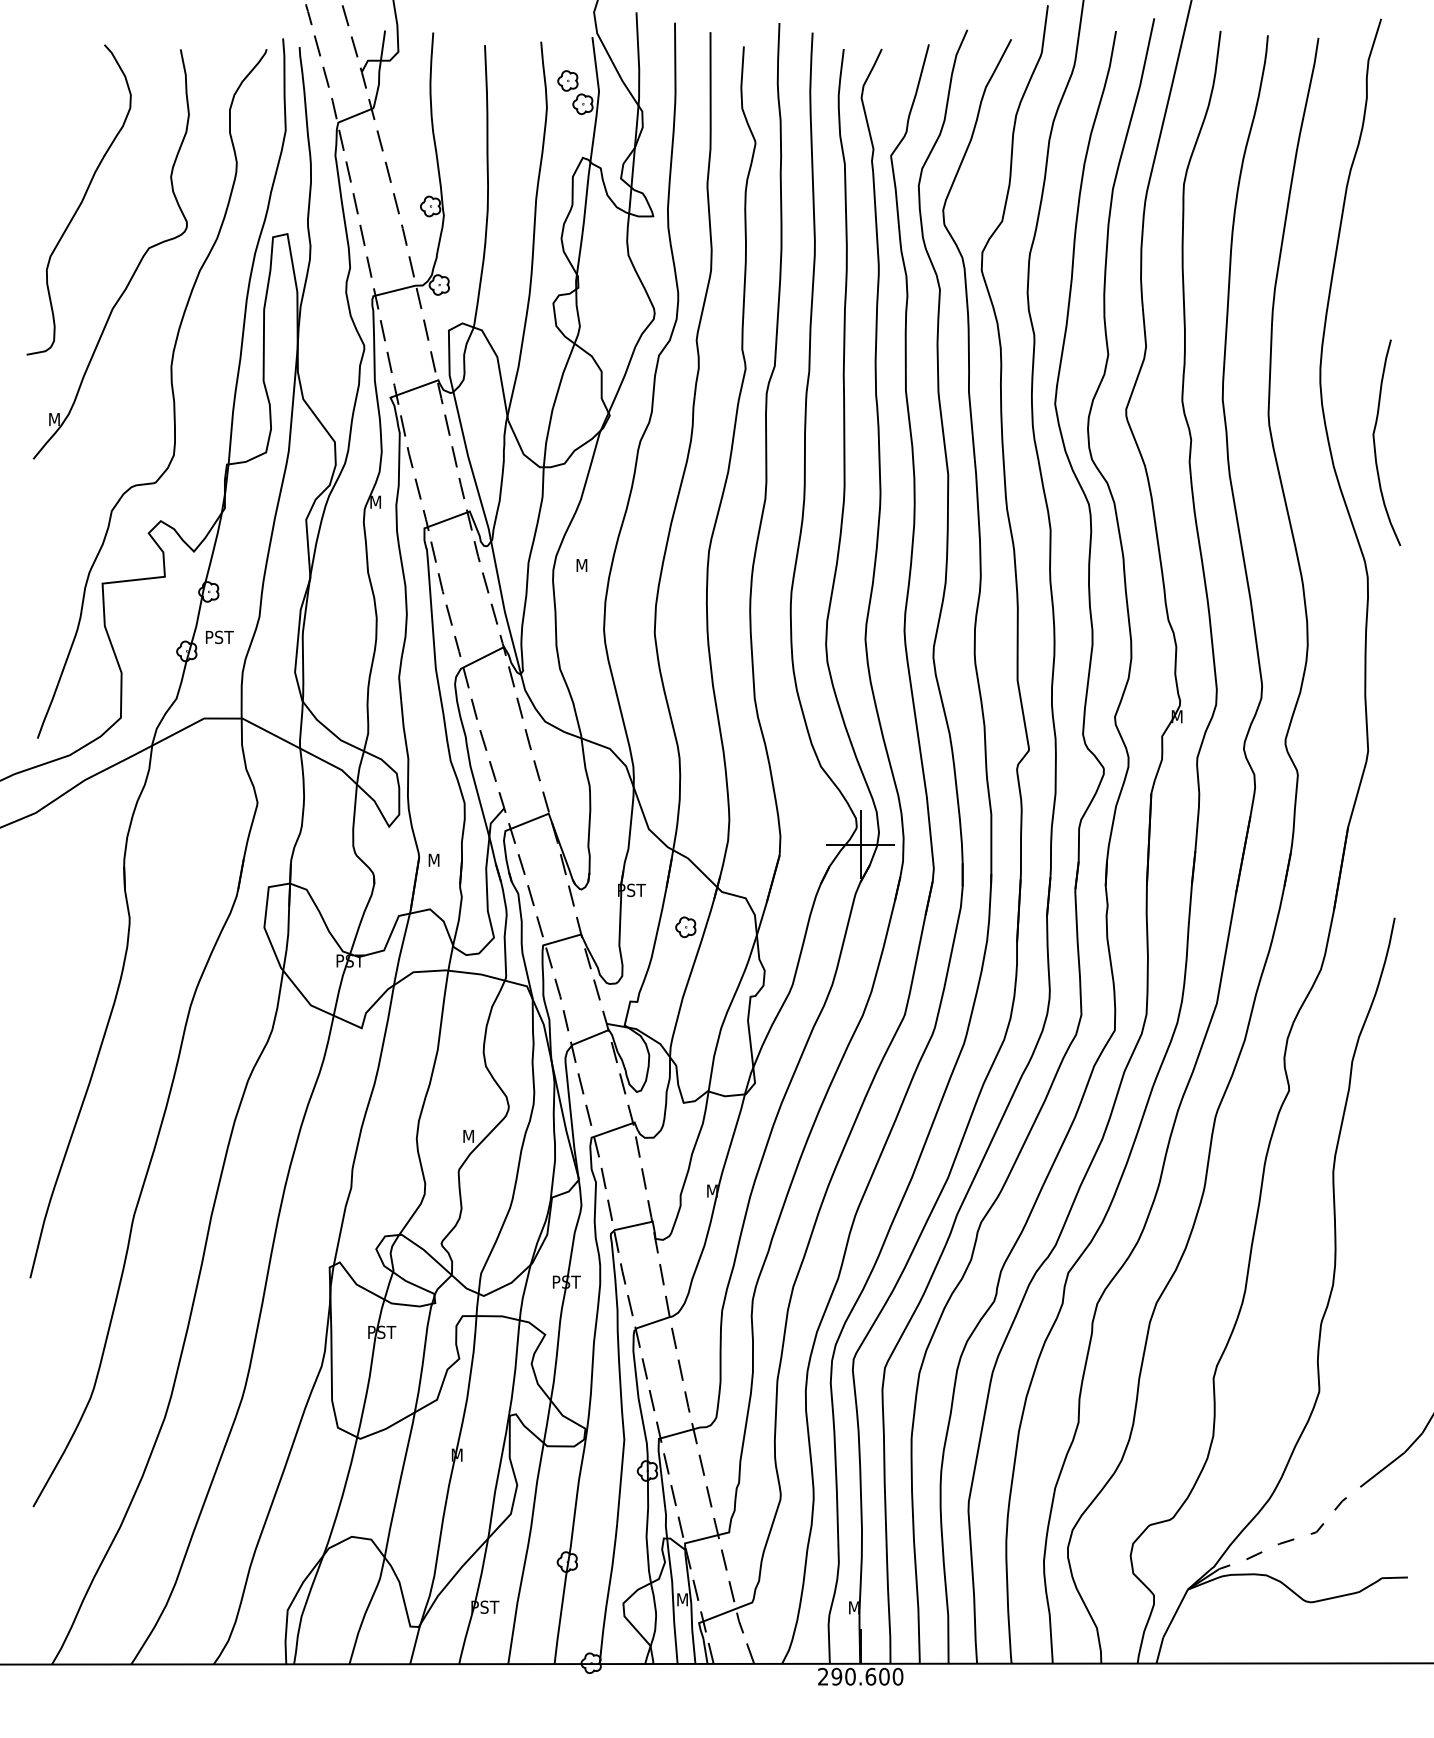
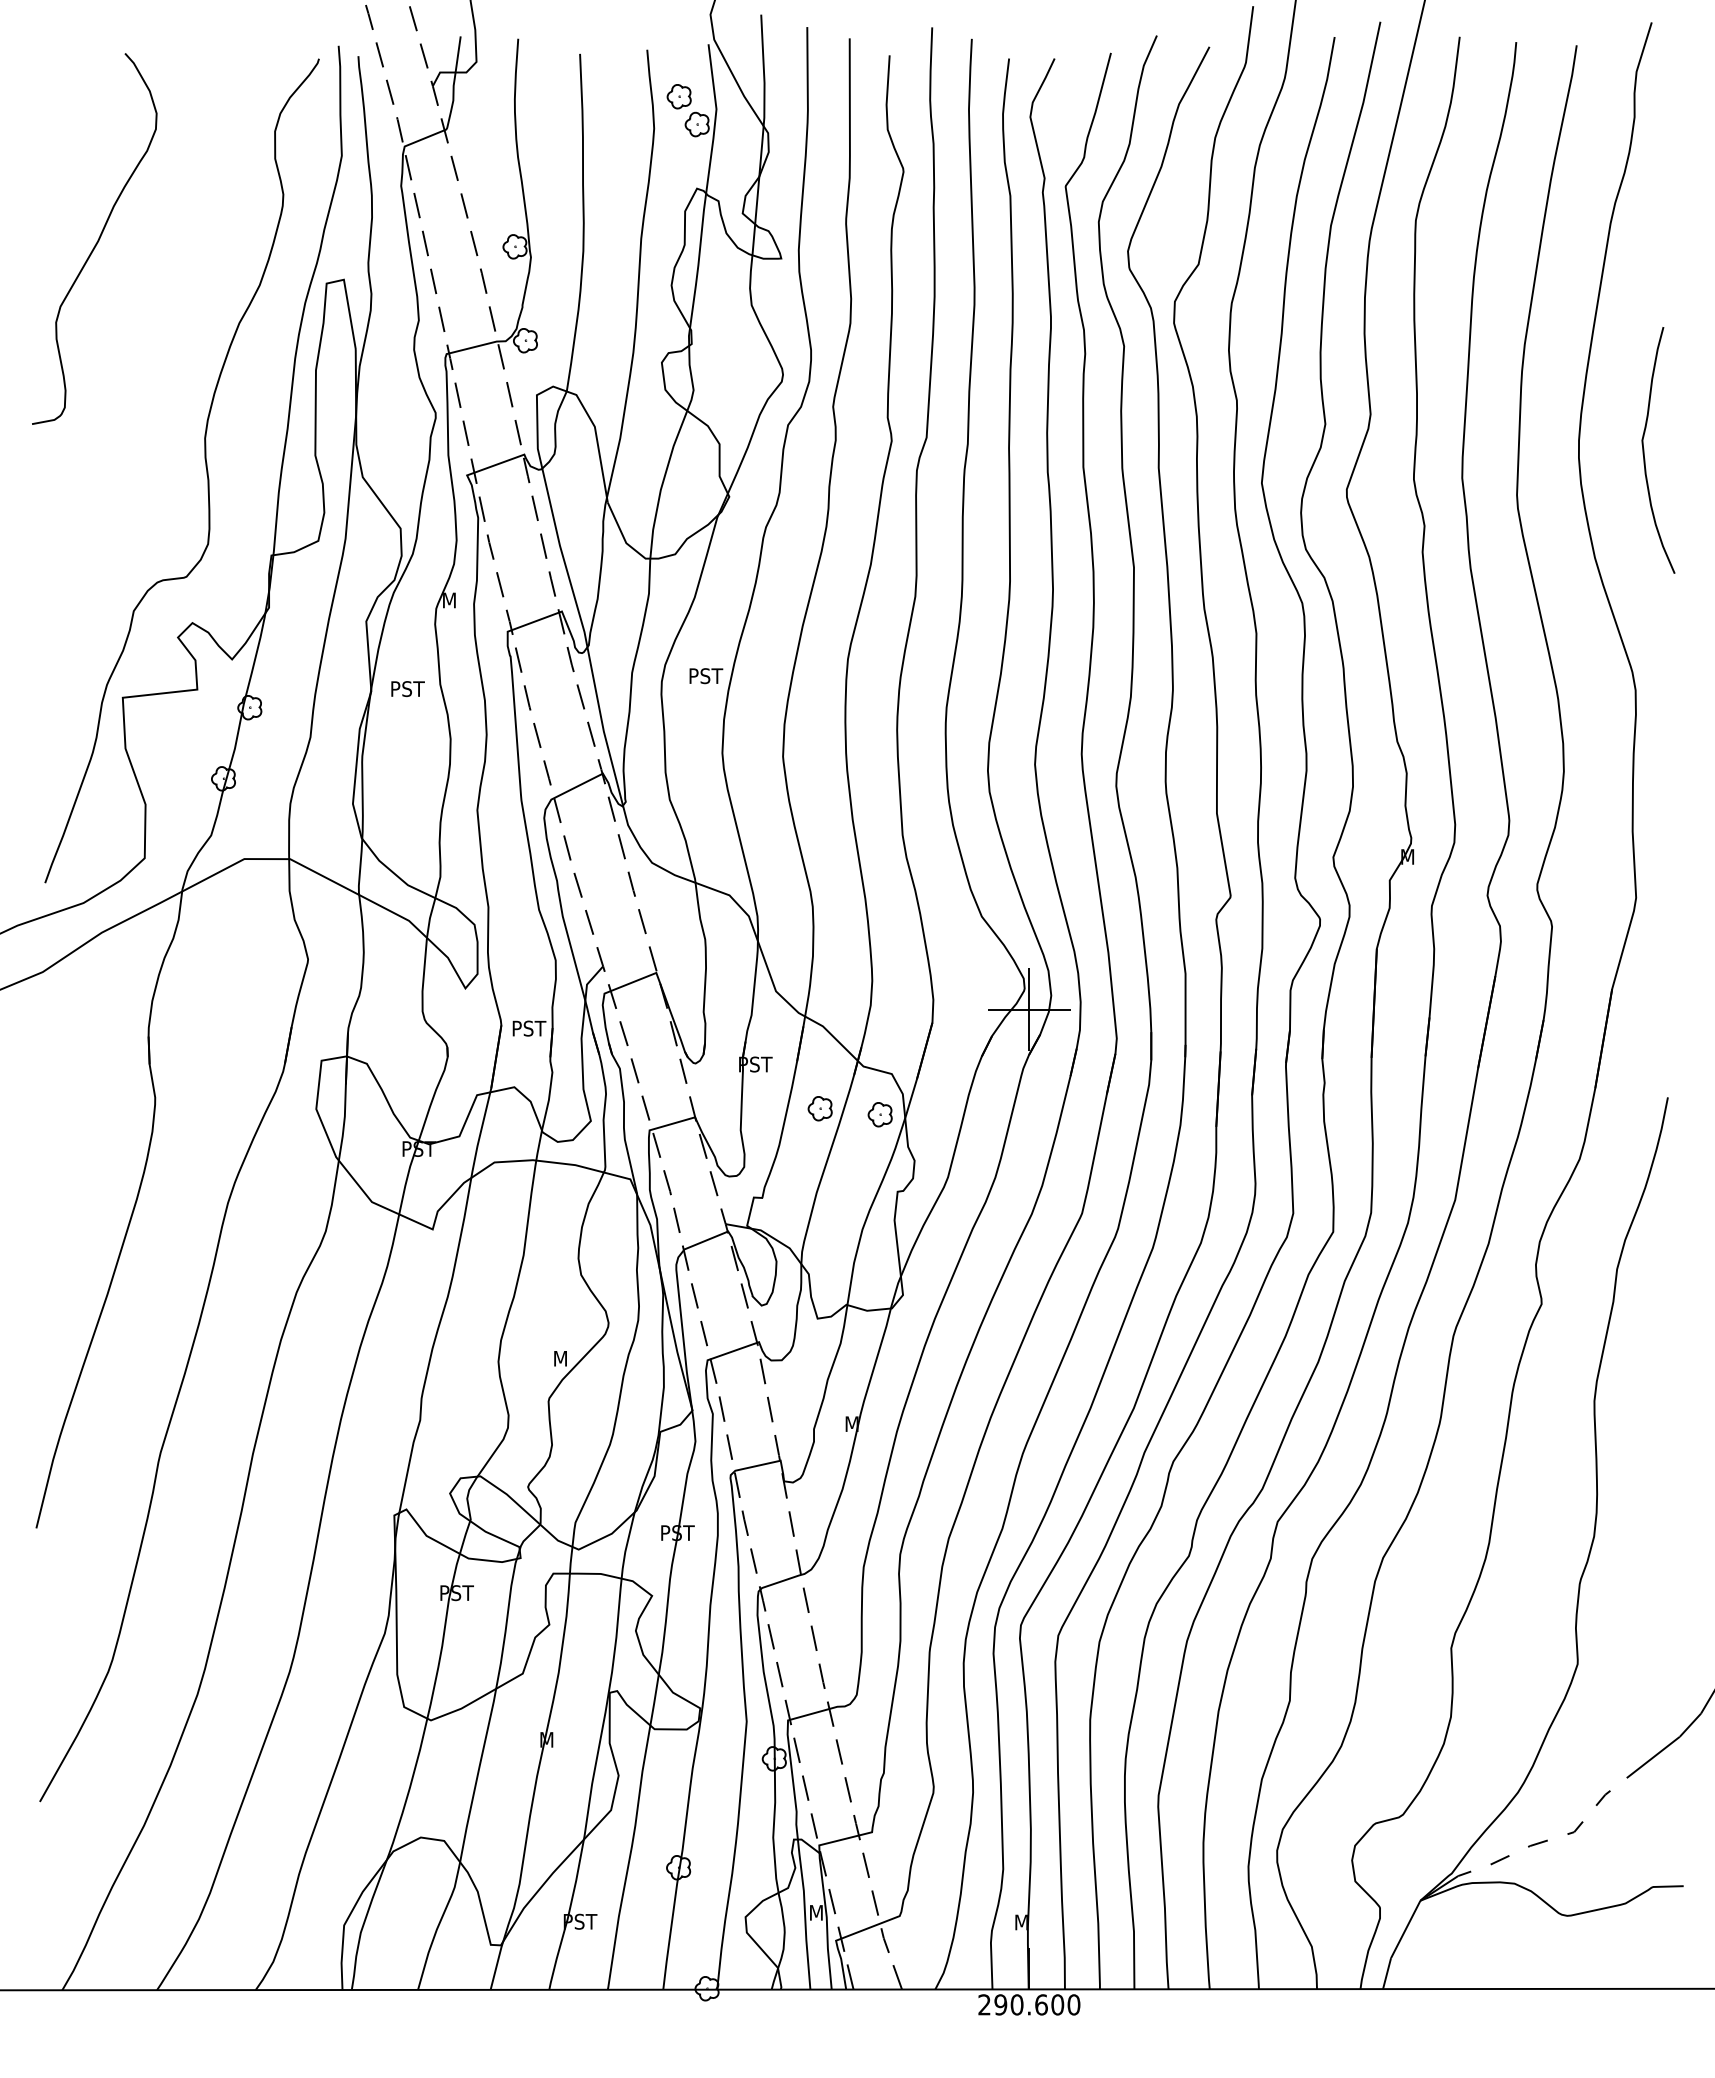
part: (134, 271) -> (160, 324), removed
curve: (1375, 442) -> (1644, 450), moved
text: (591, 565) -> (707, 676), M -> PST
text: (219, 636) -> (407, 688), moved
text: (443, 860) -> (530, 1028), M -> PST
part: (735, 932) -> (879, 1114), added

